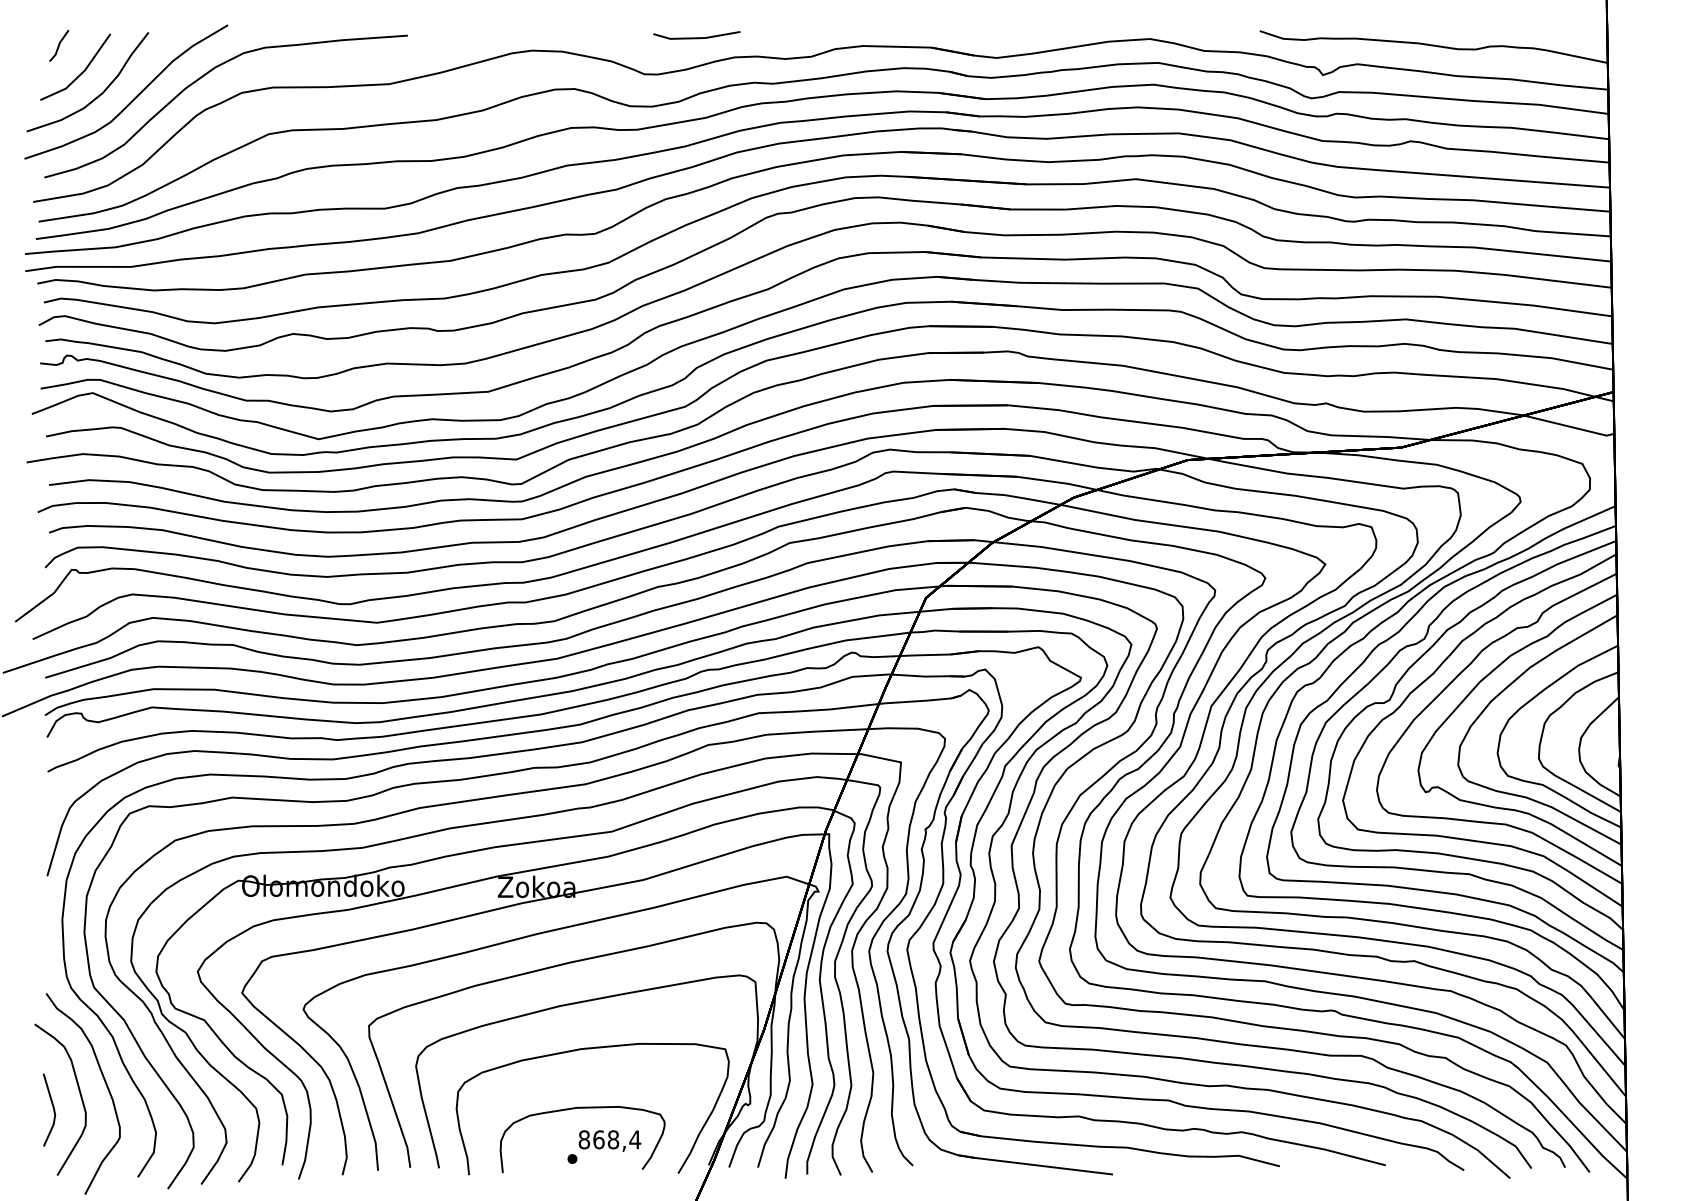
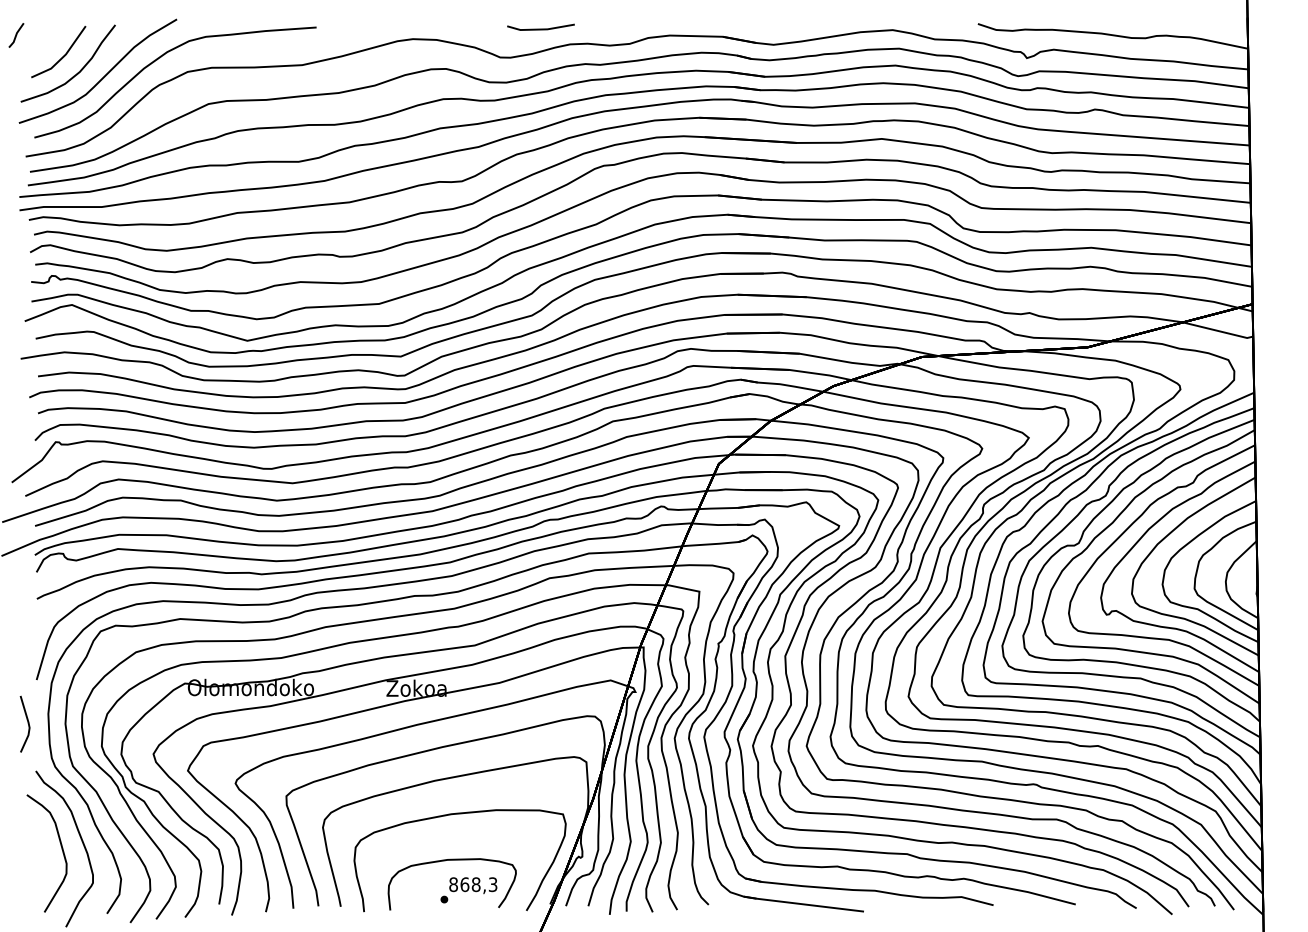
line: (59, 45) -> (16, 35), moved
line: (52, 1107) -> (27, 722), moved
text: (635, 1139) -> (493, 884), 868,4 -> 868,3

